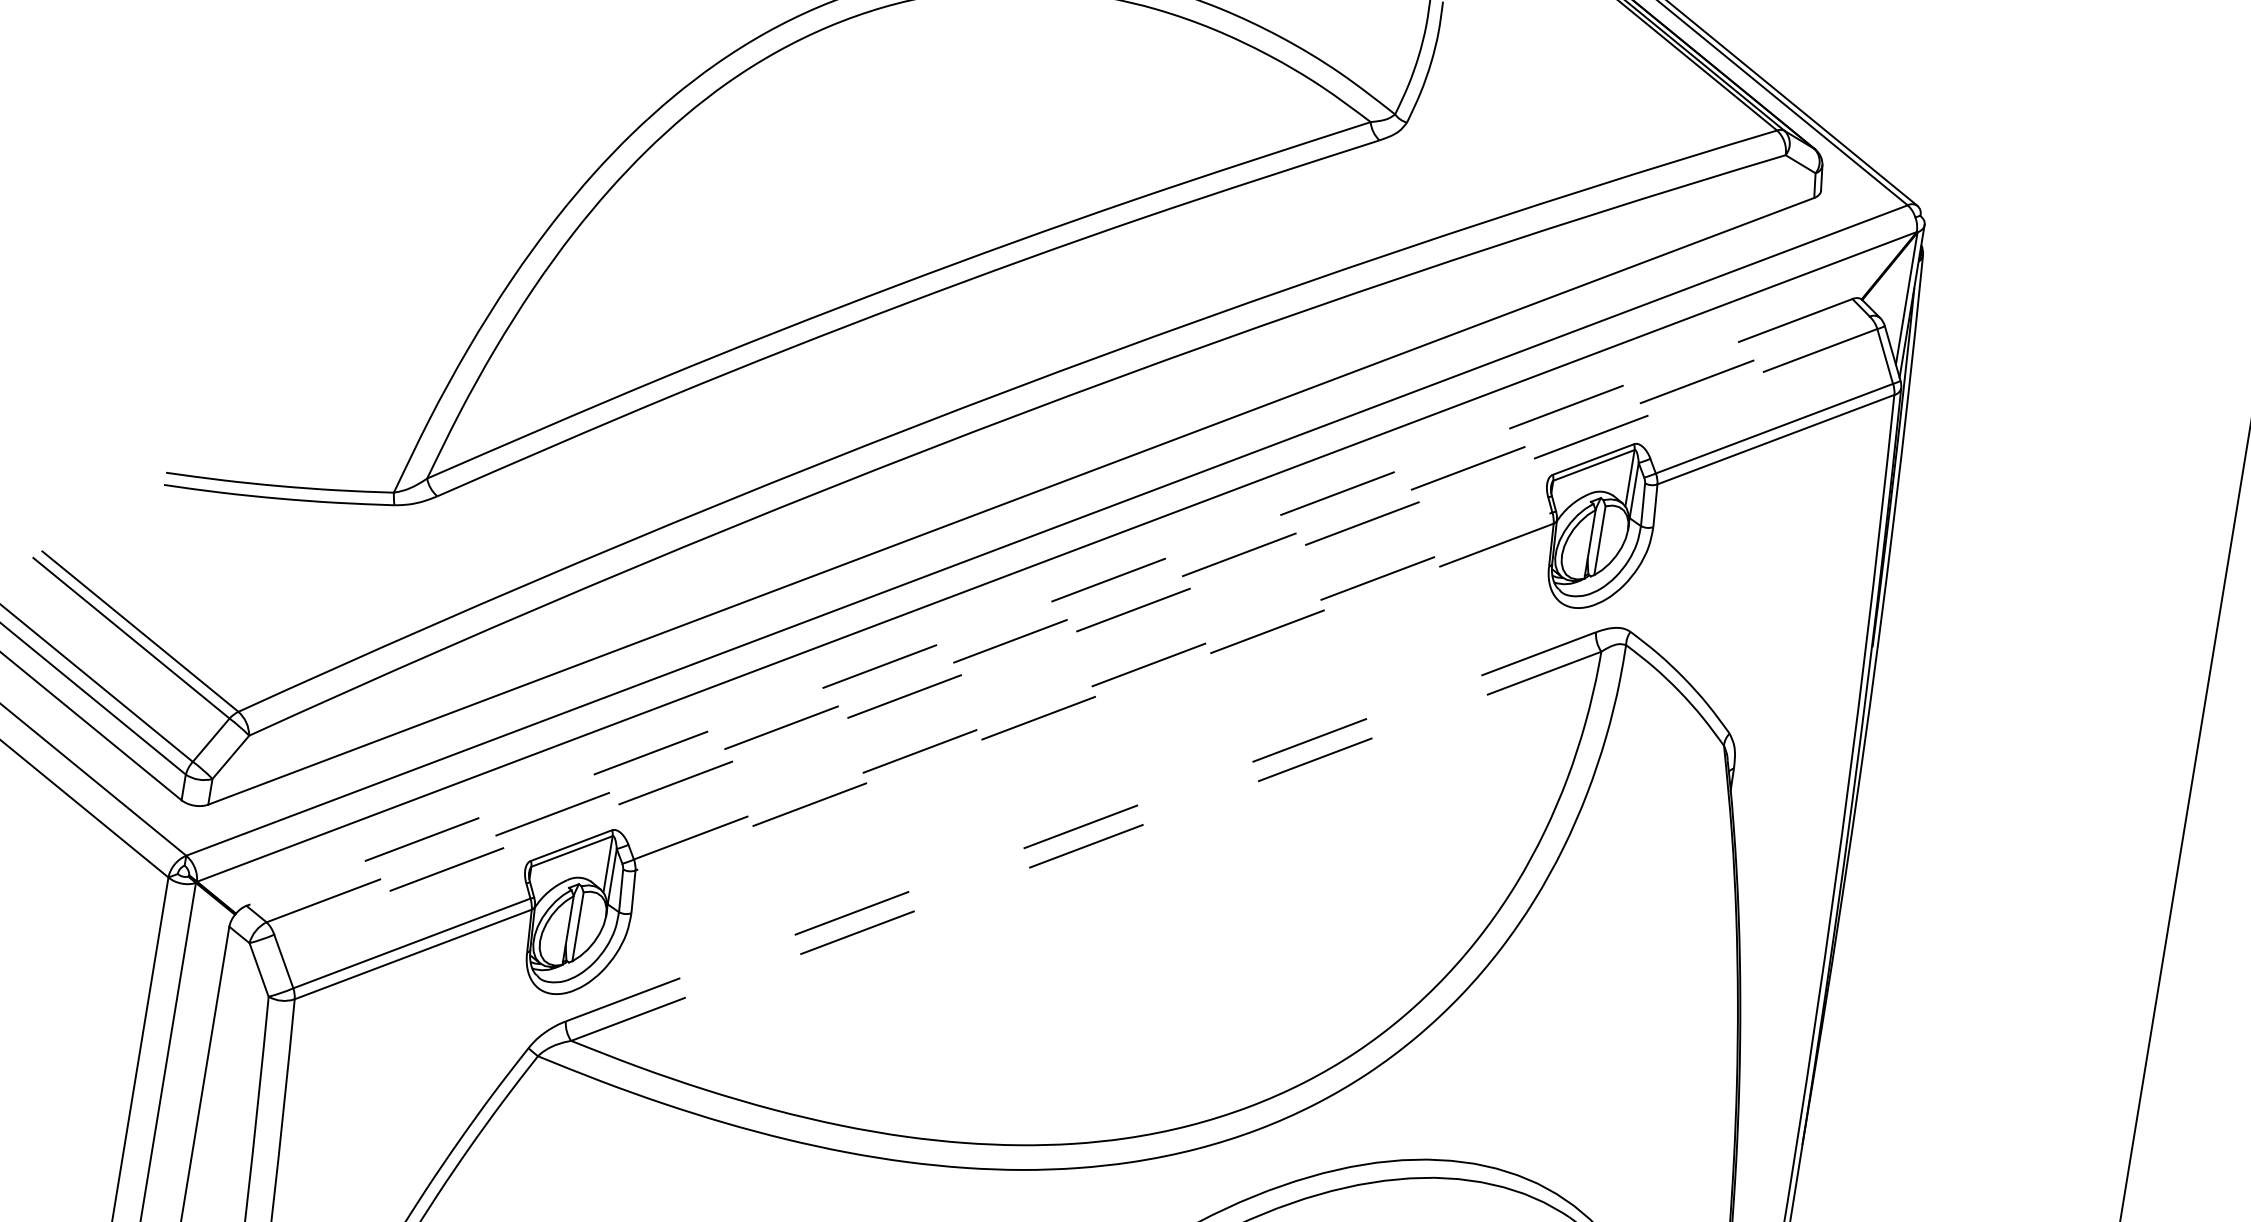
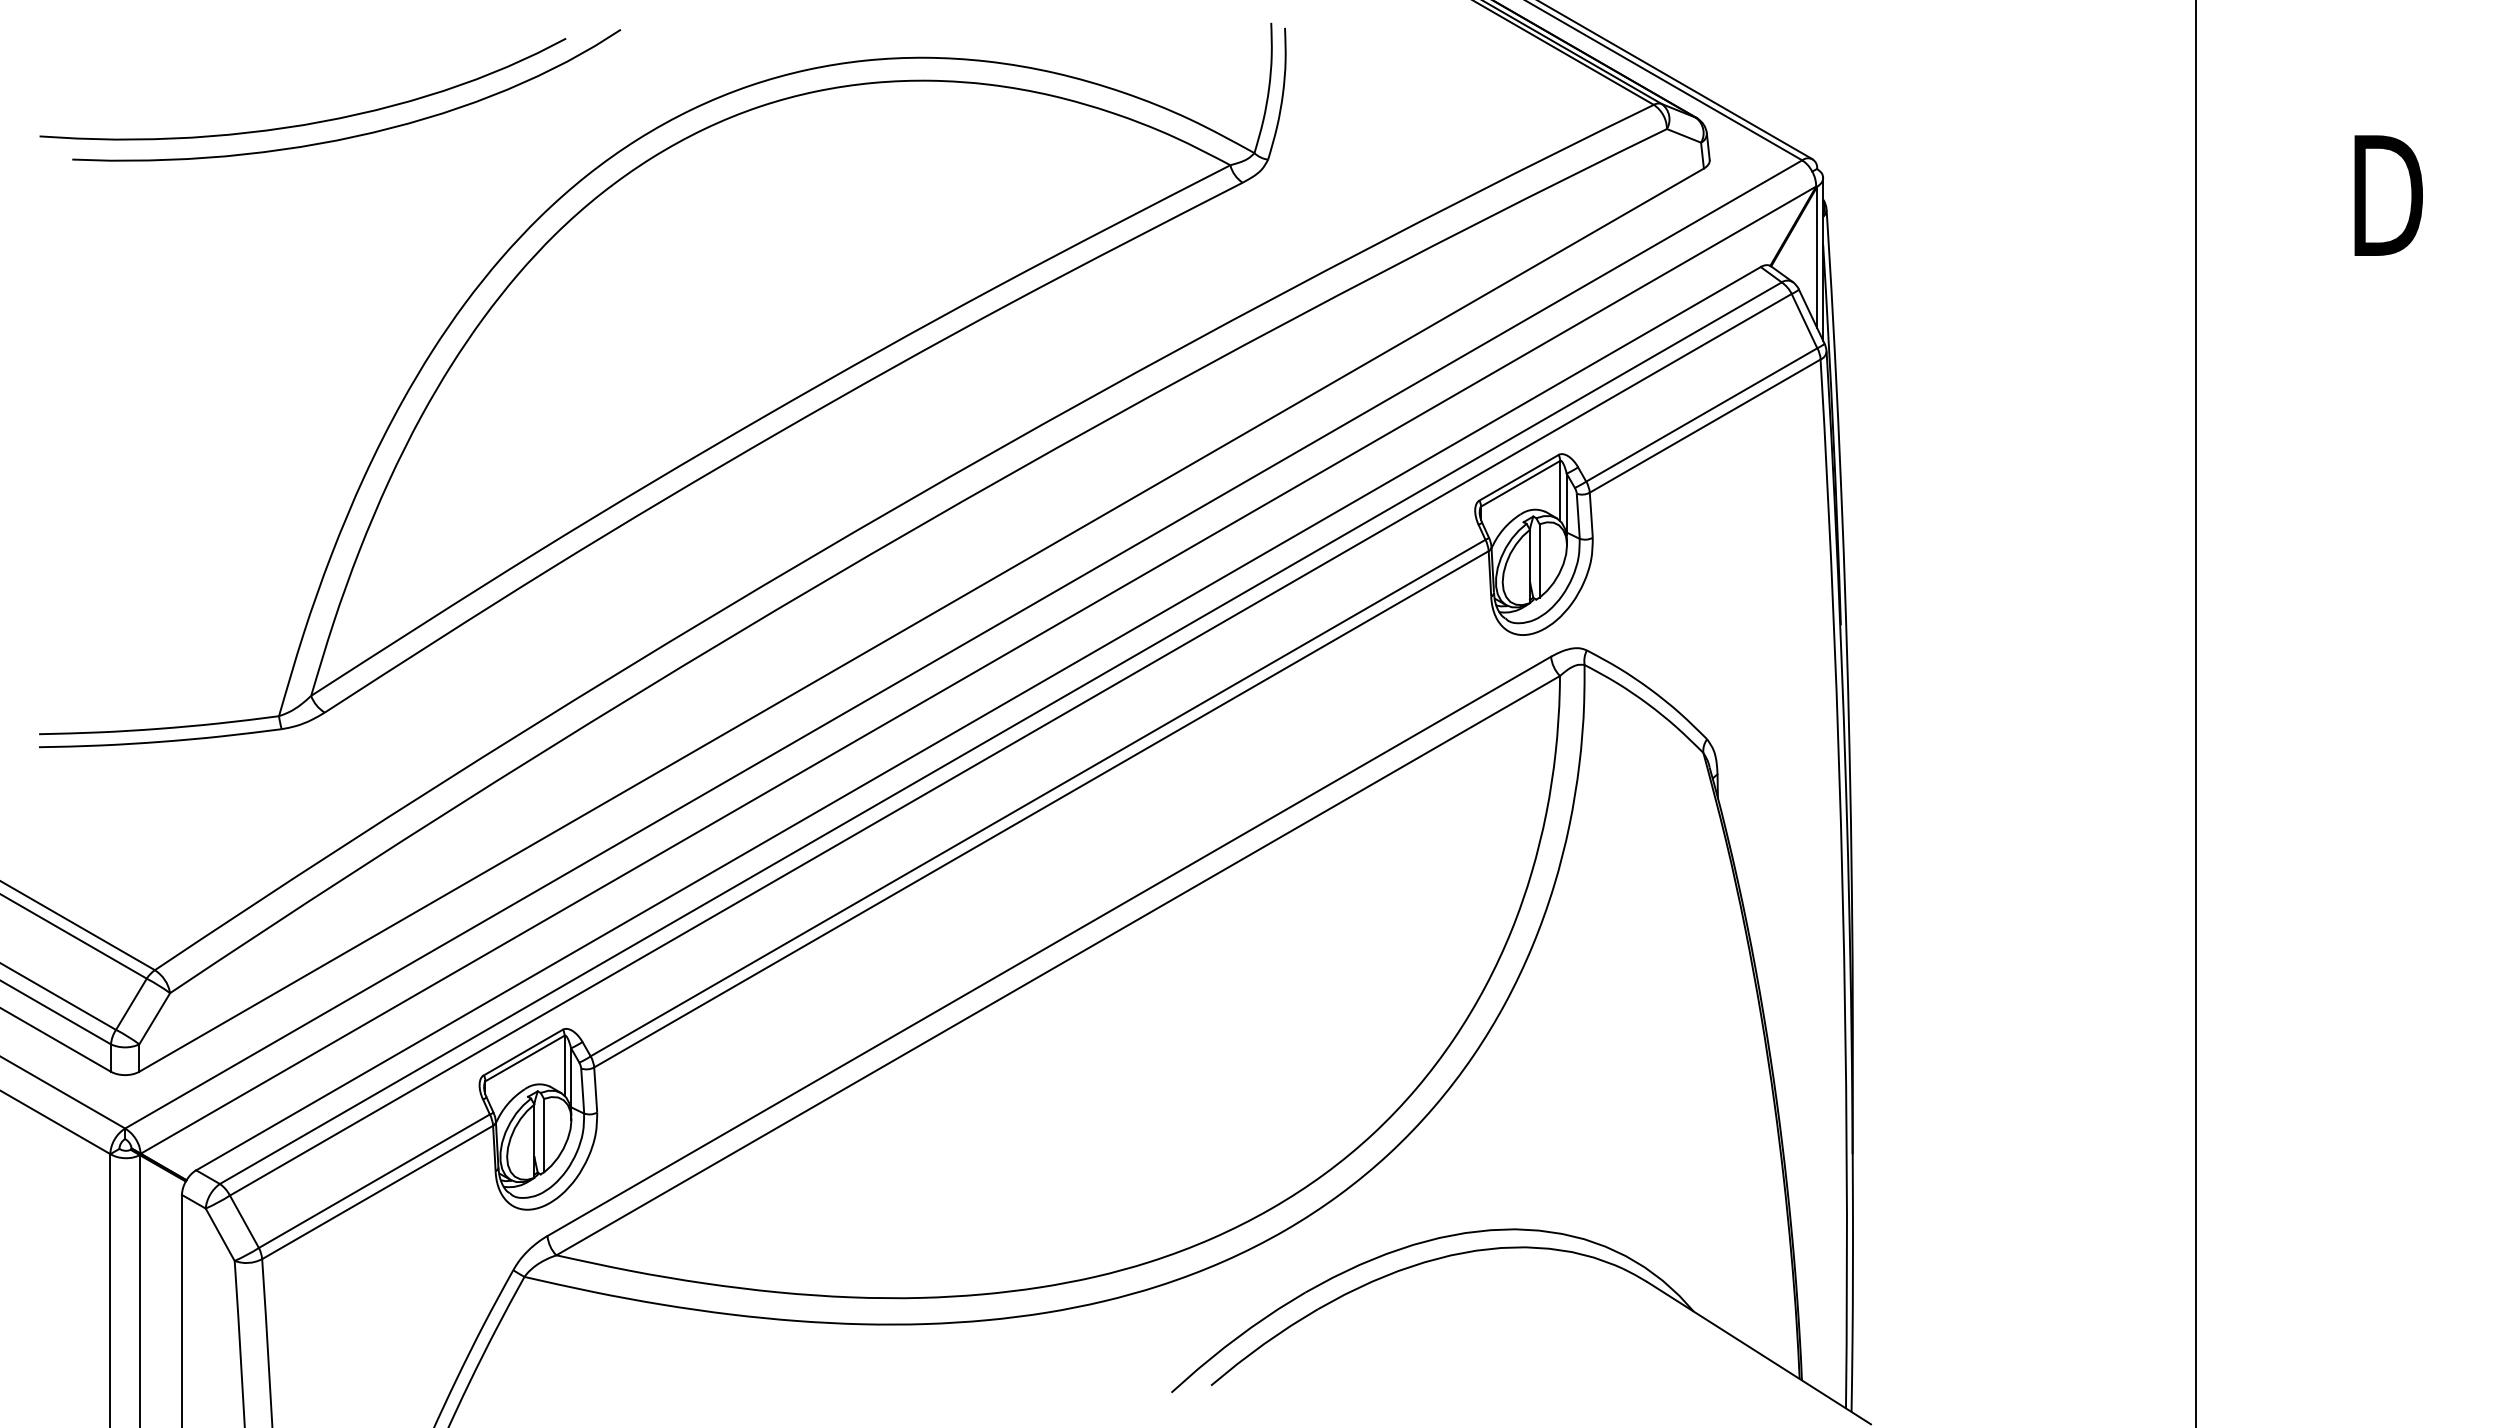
line: (1049, 602) -> (978, 718), dashed -> solid
line: (1067, 619) -> (1000, 733), dashed -> solid
line: (1075, 631) -> (1010, 744), dashed -> solid
line: (1093, 686) -> (1038, 798), dashed -> solid
line: (1093, 697) -> (1040, 809), dashed -> solid
line: (1081, 826) -> (1049, 946), dashed -> solid
line: (1085, 846) -> (1057, 965), dashed -> solid

